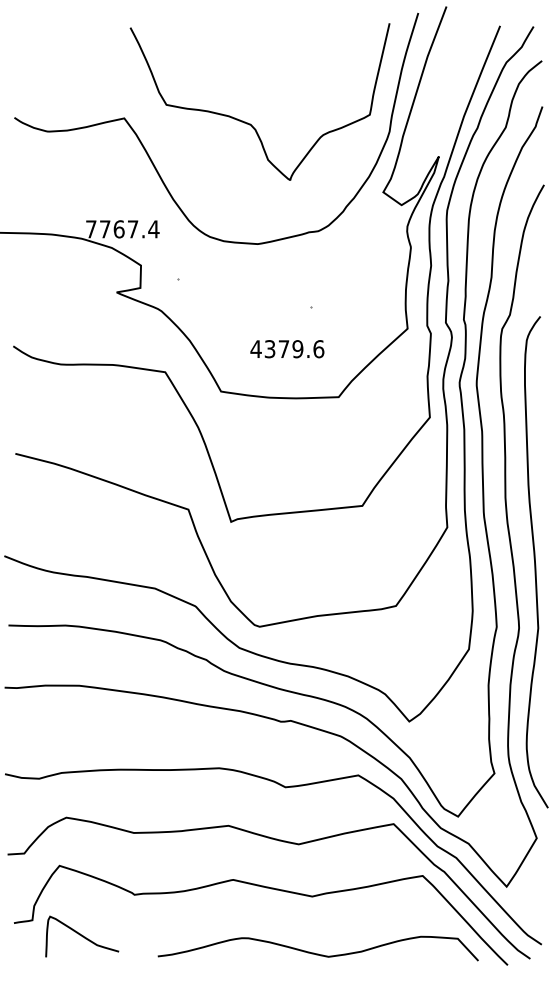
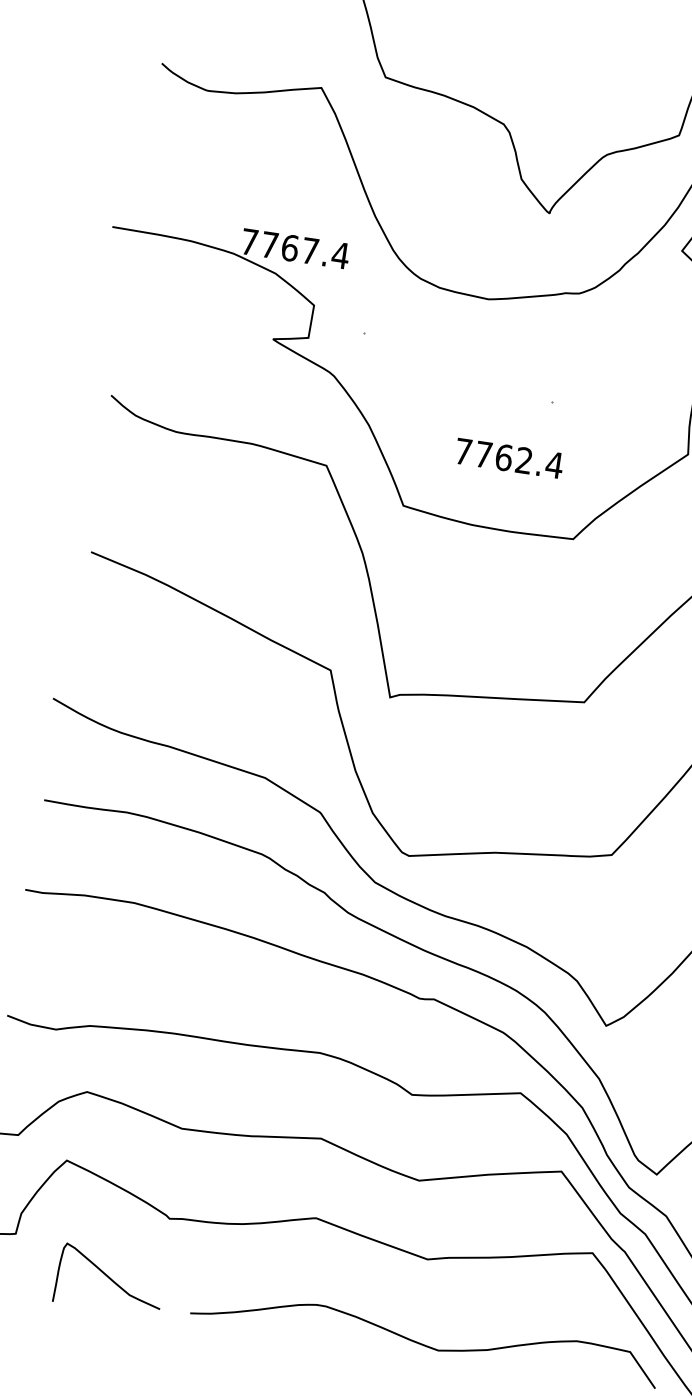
text: (287, 349) -> (509, 458), 4379.6 -> 7762.4
curve: (82, 936) -> (110, 1279), moved

